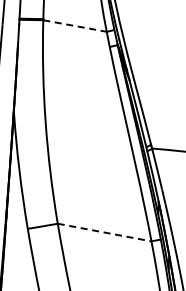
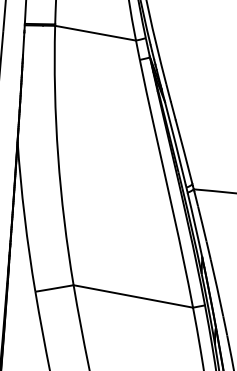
line: (75, 26) -> (96, 33), dashed -> solid
line: (104, 232) -> (133, 296), dashed -> solid

